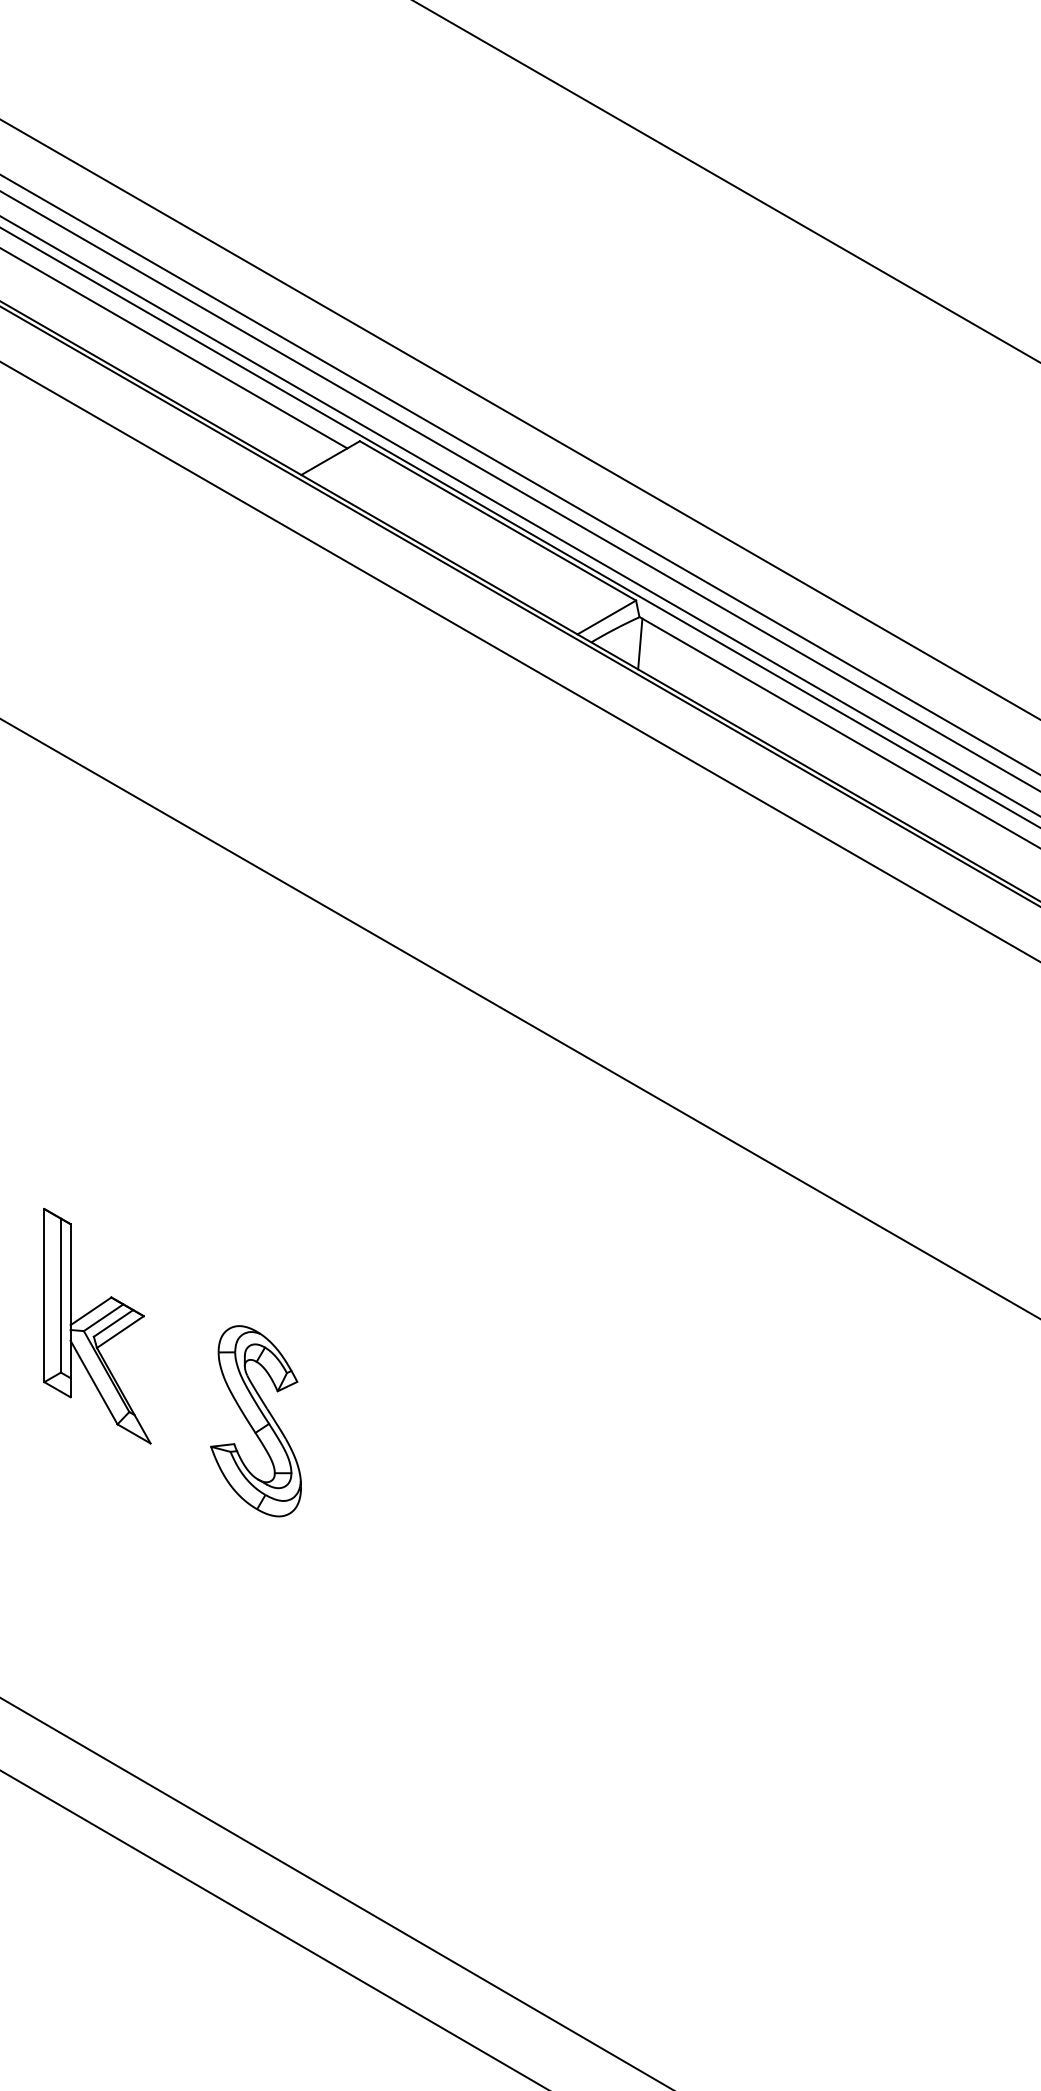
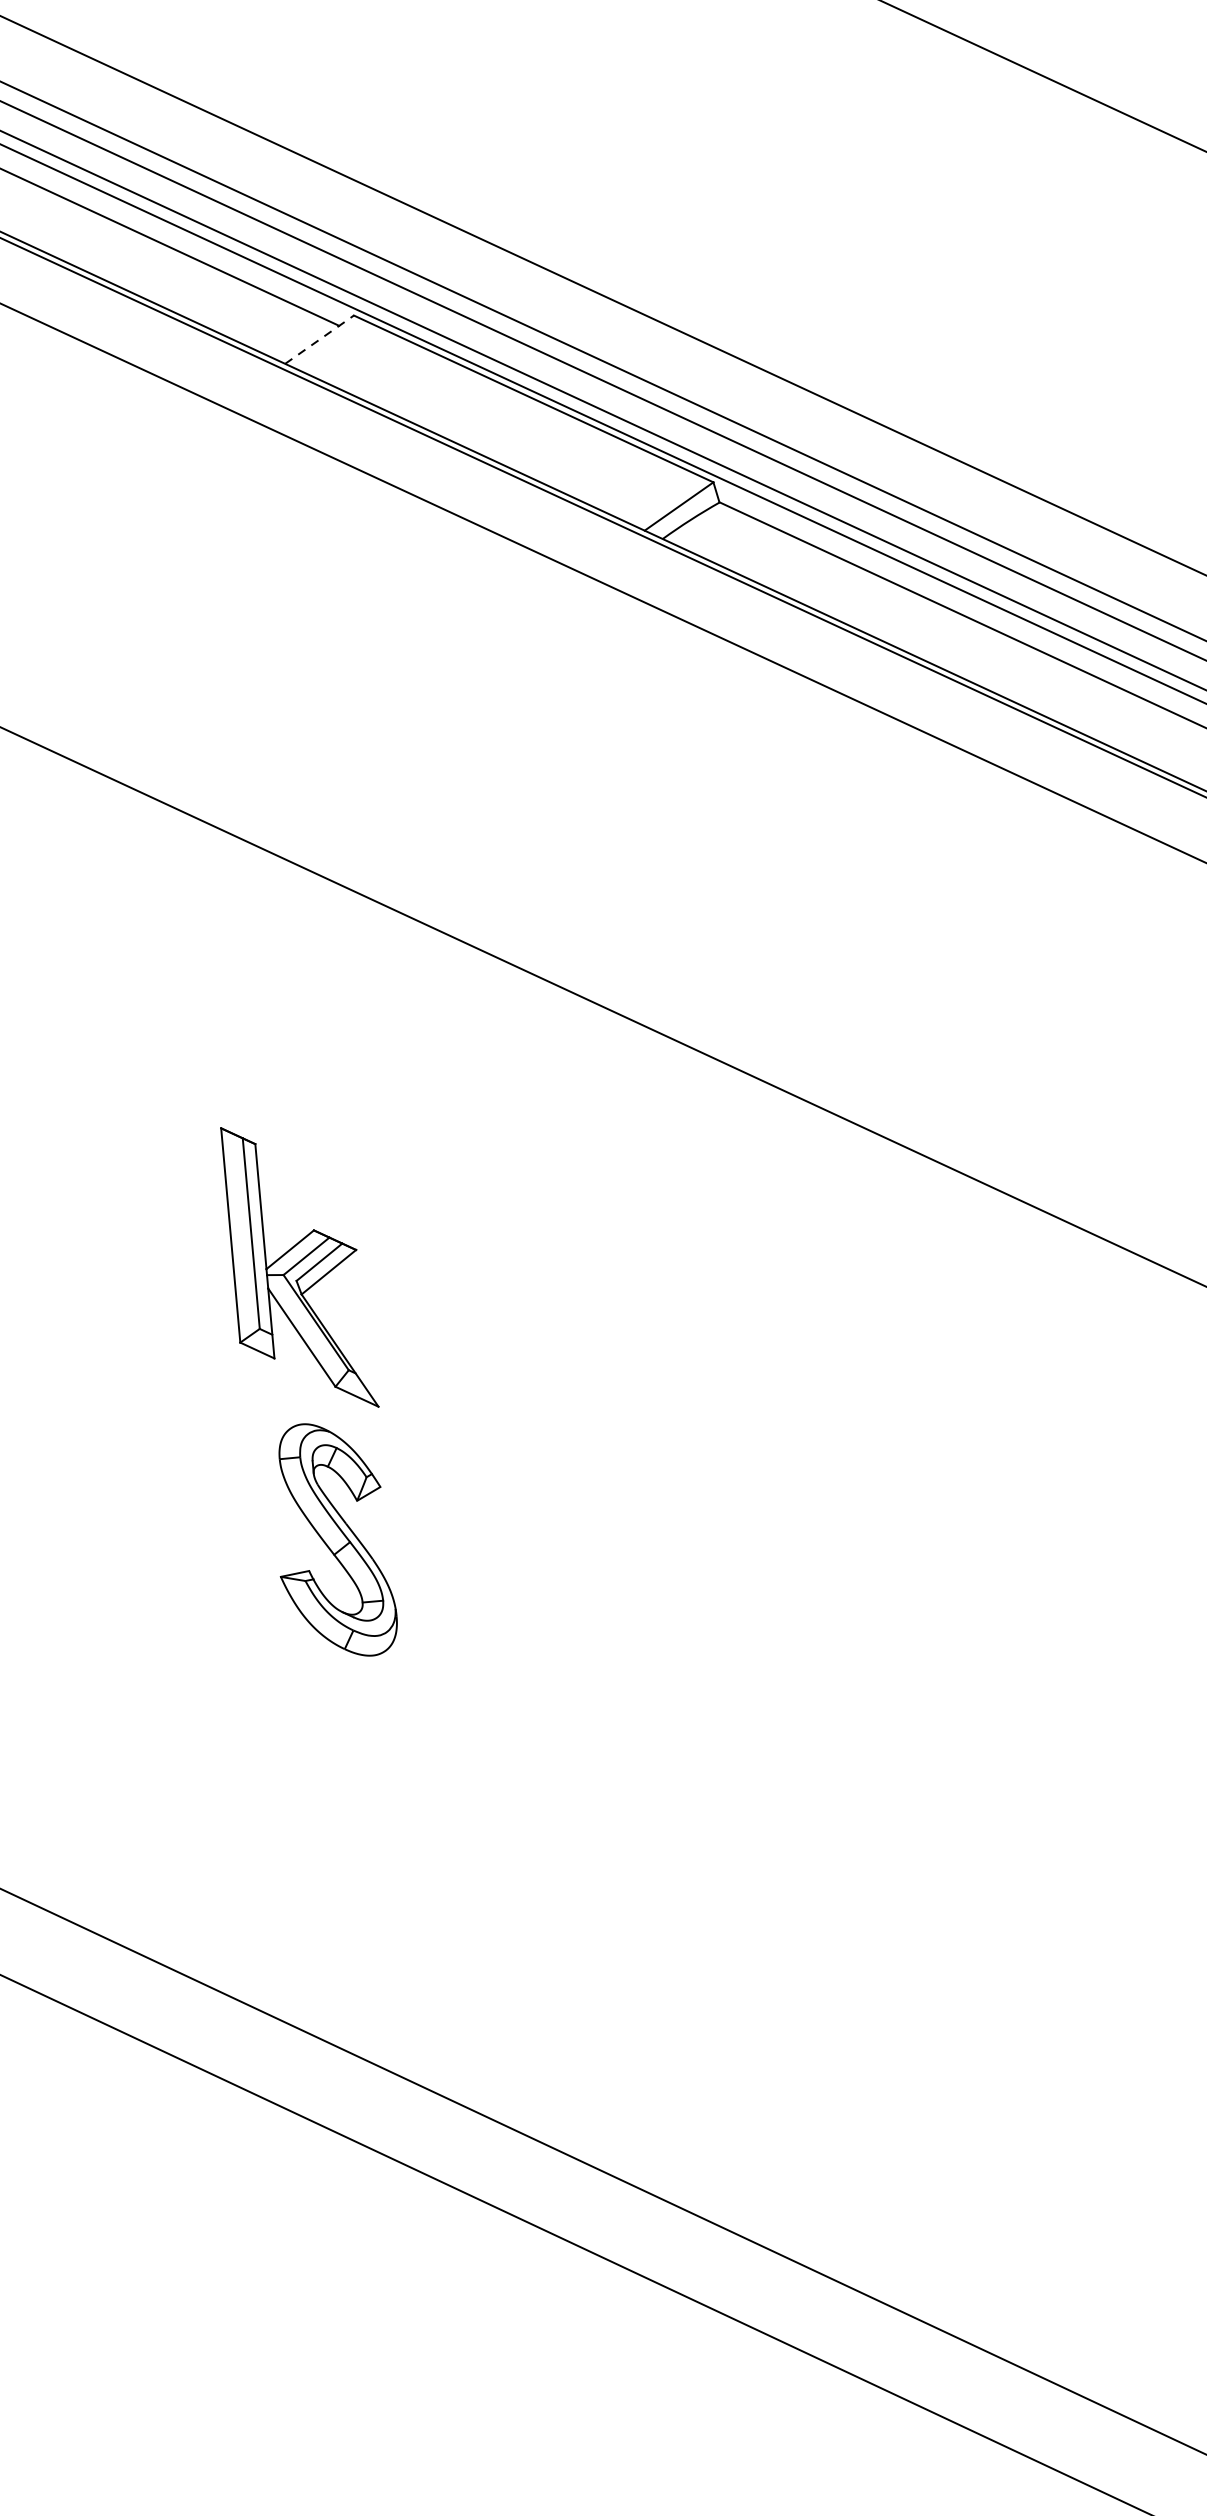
line: (330, 458) -> (319, 340), solid -> dashed
line: (640, 643) -> (723, 534), removed
part: (97, 1325) -> (299, 1266), moved

